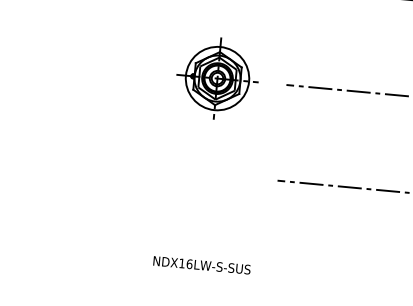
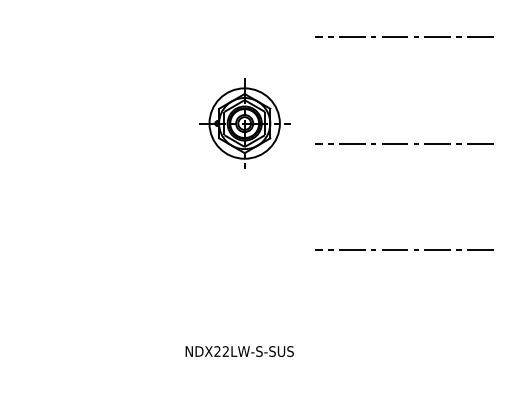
part: (217, 78) -> (244, 123), moved
text: (185, 263) -> (221, 351), NDX16LW-S-SUS -> NDX22LW-S-SUS

